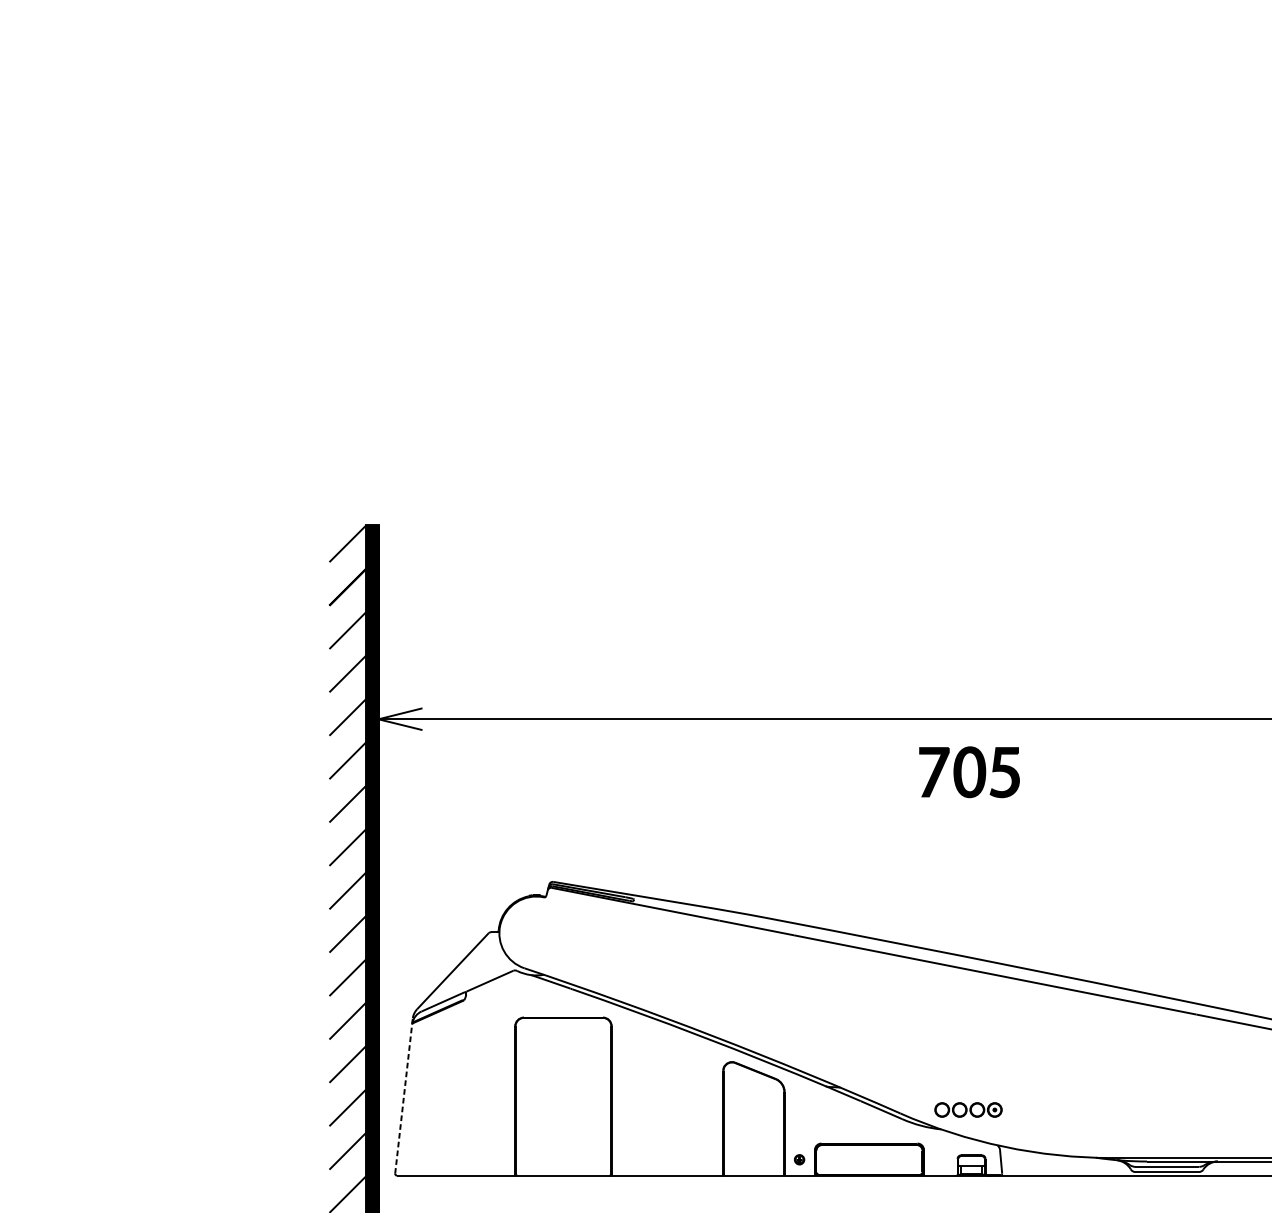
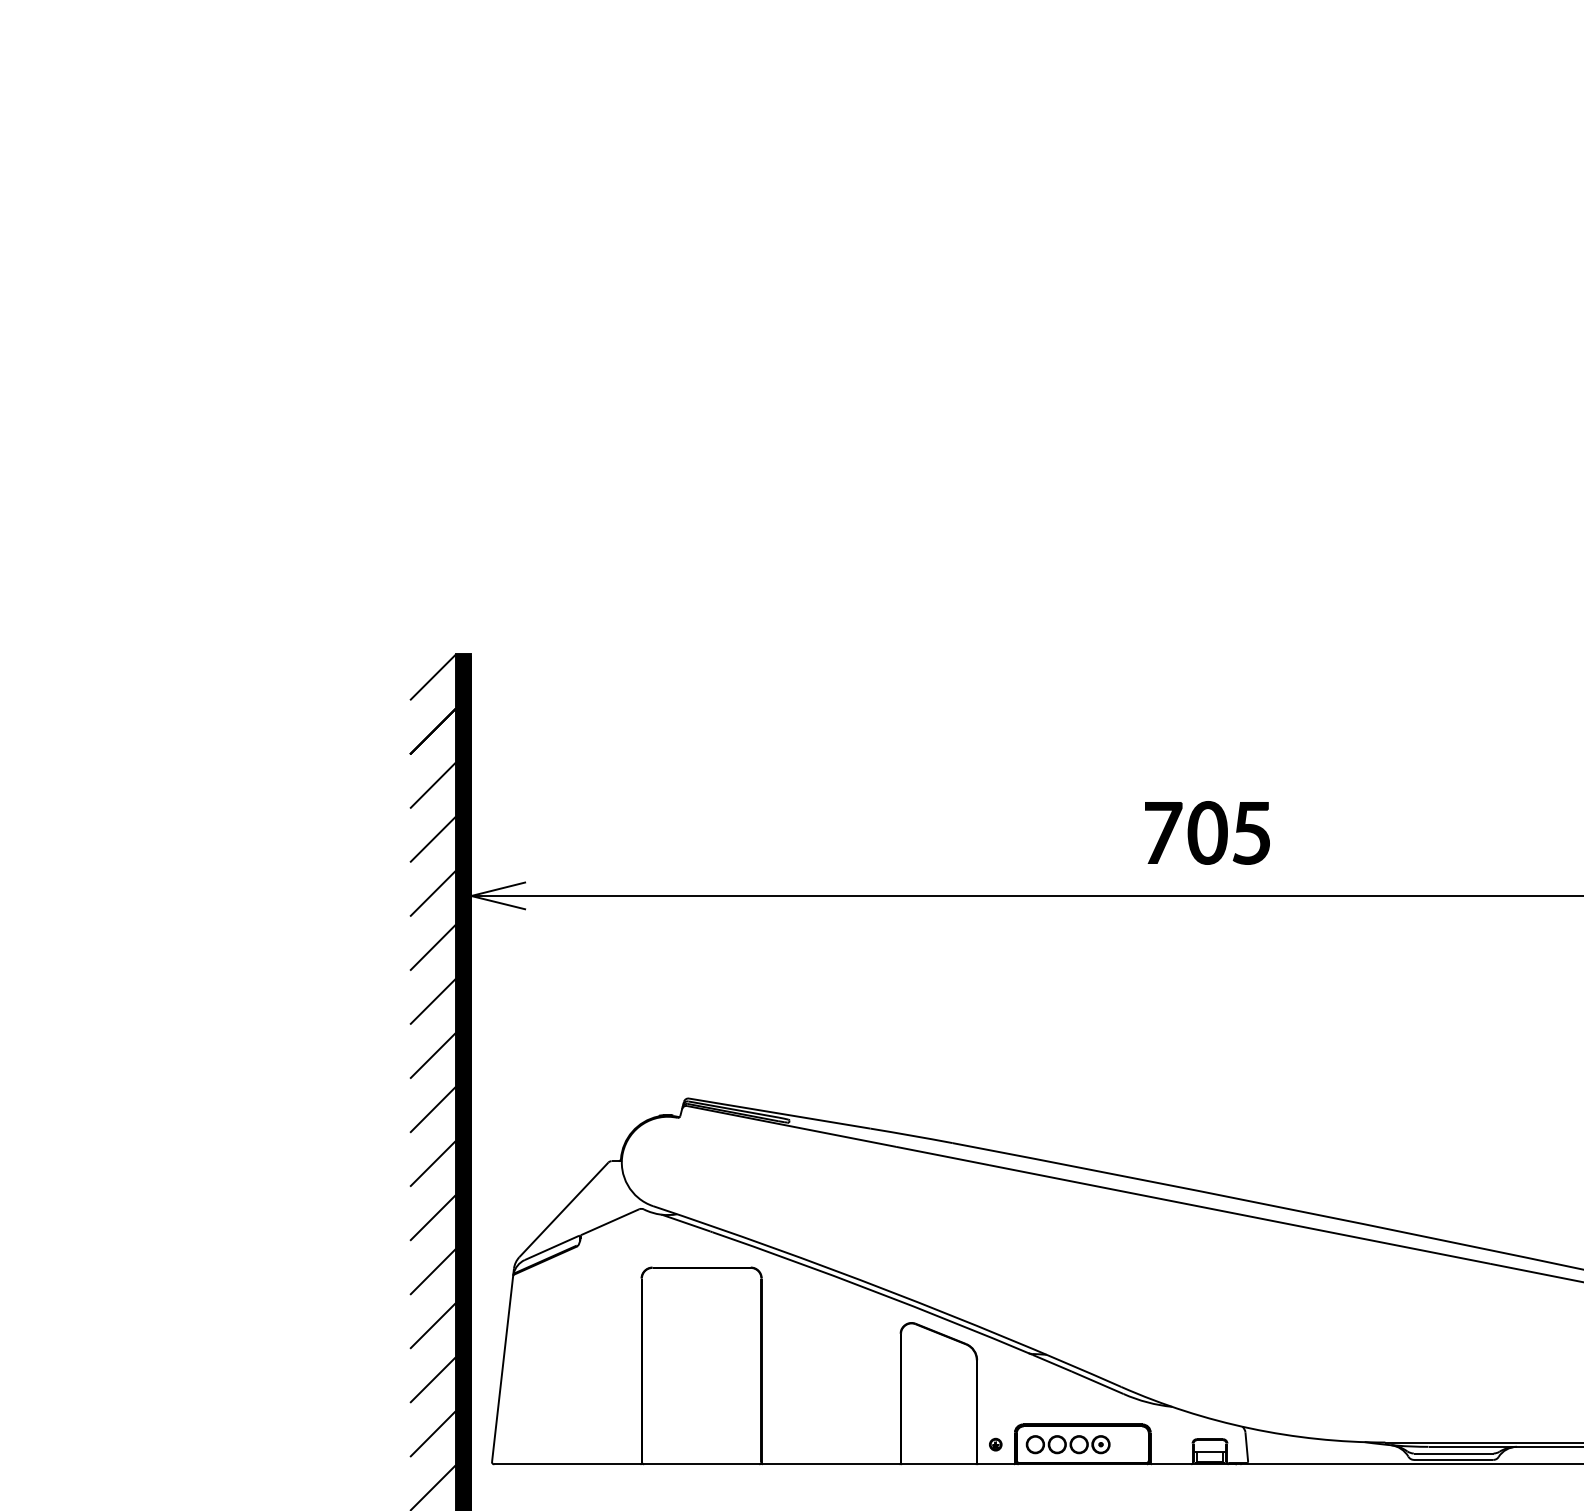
part: (969, 771) -> (1207, 832), moved
line: (404, 1095) -> (503, 1364), dashed -> solid
part: (967, 1109) -> (1067, 1444), moved

